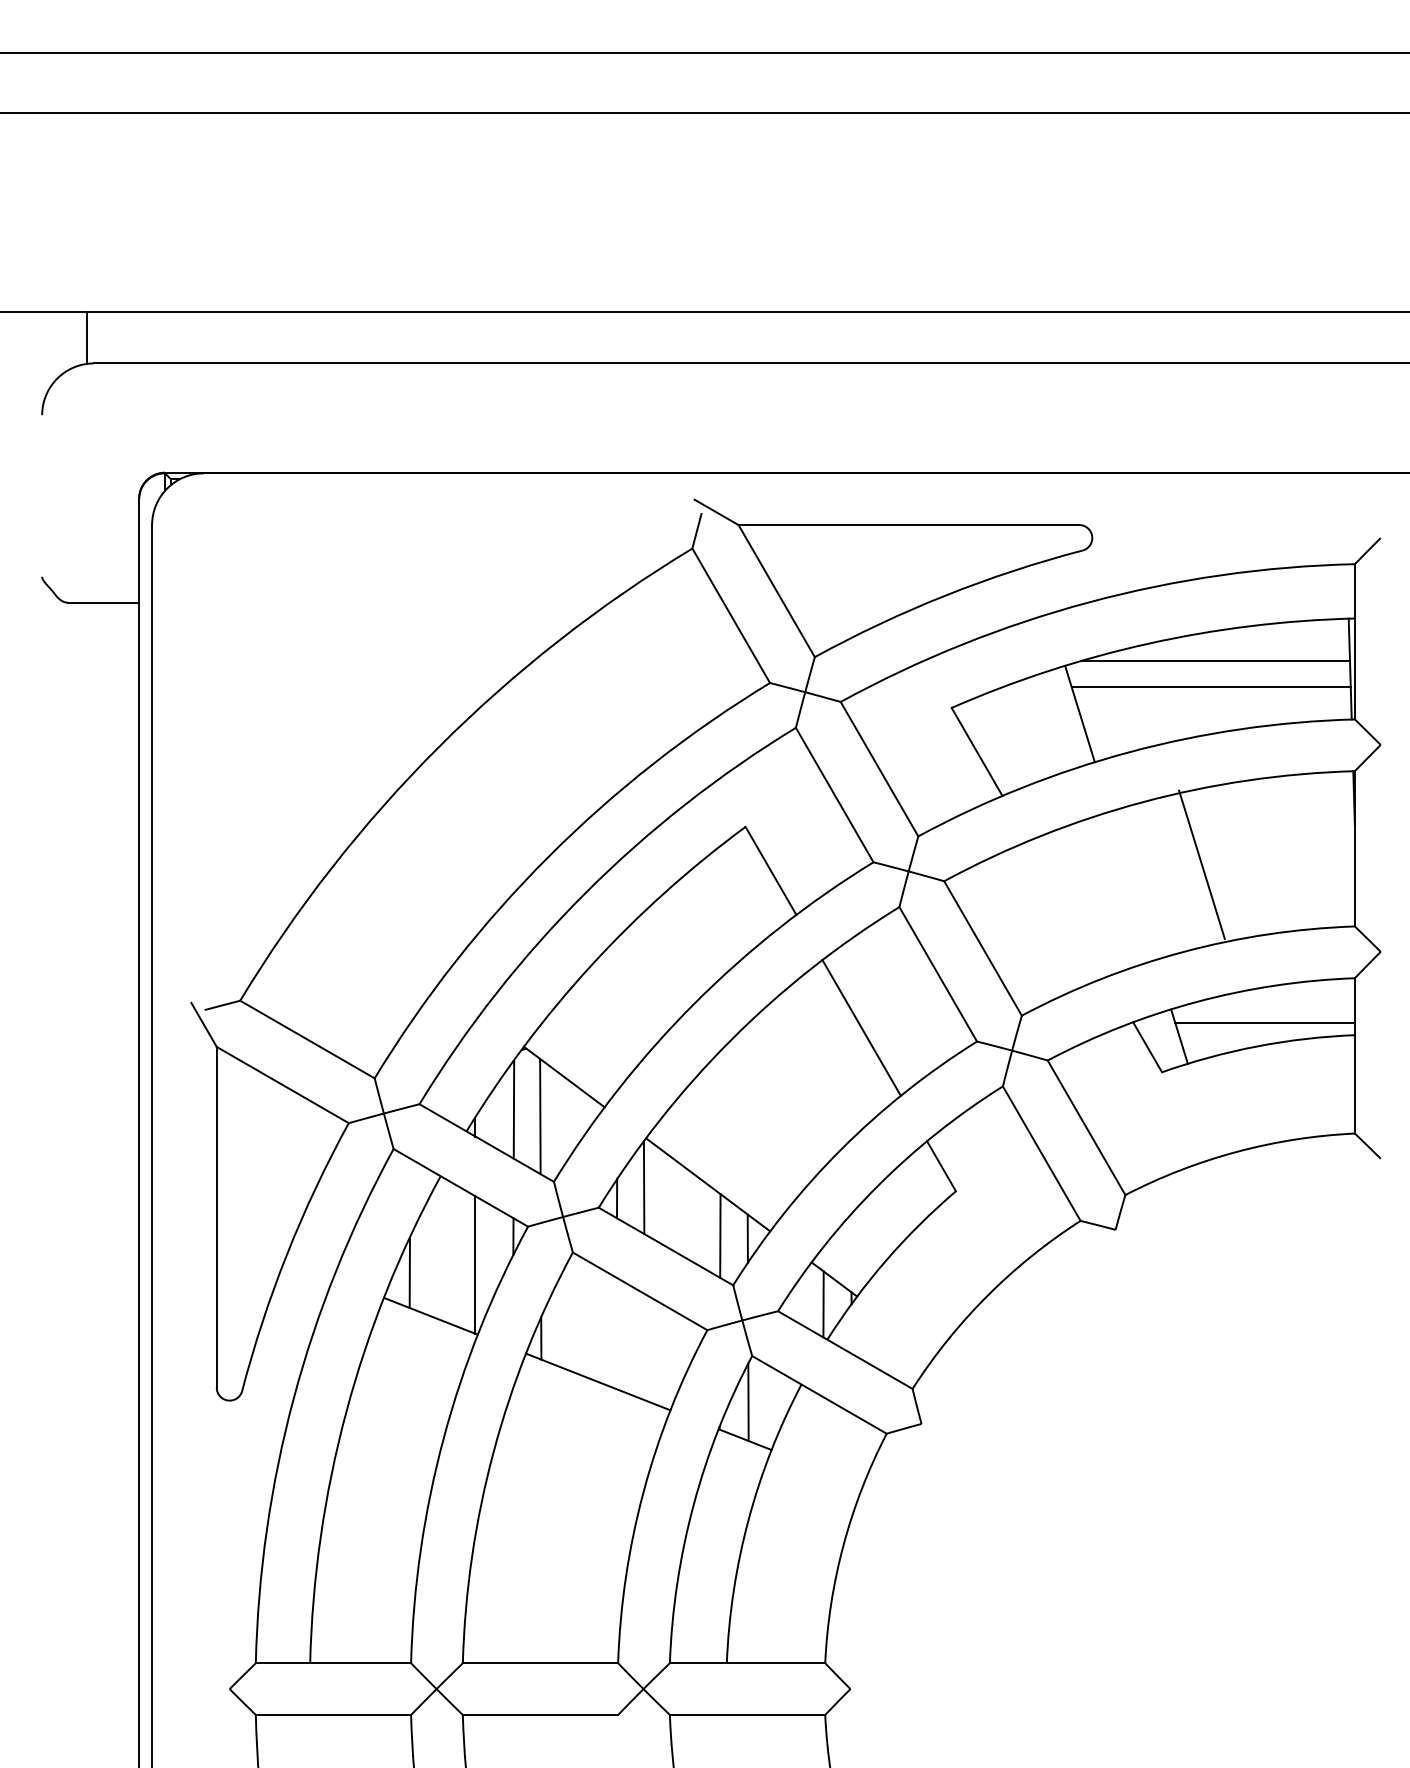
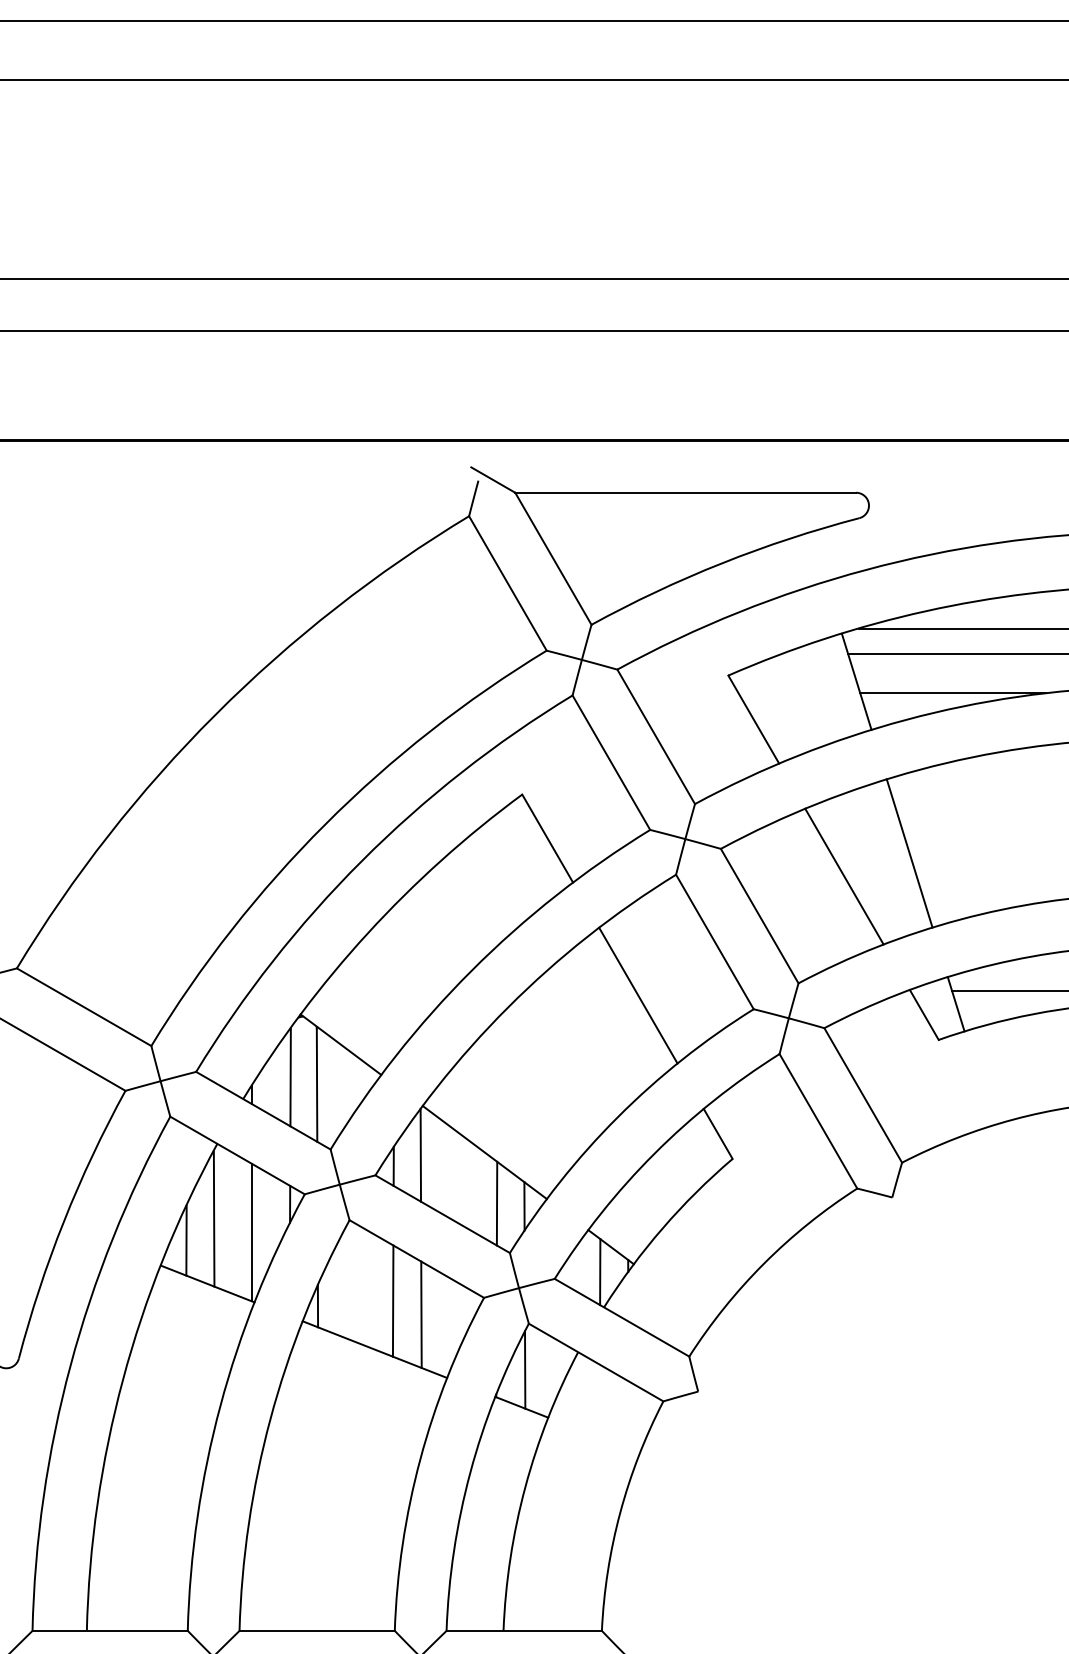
line: (1176, 725) -> (953, 693), added
line: (1201, 864) -> (909, 853), moved
line: (1067, 908) -> (844, 876), added
line: (437, 1250) -> (214, 1218), added
line: (616, 1333) -> (393, 1301), added
line: (644, 1346) -> (421, 1314), added

